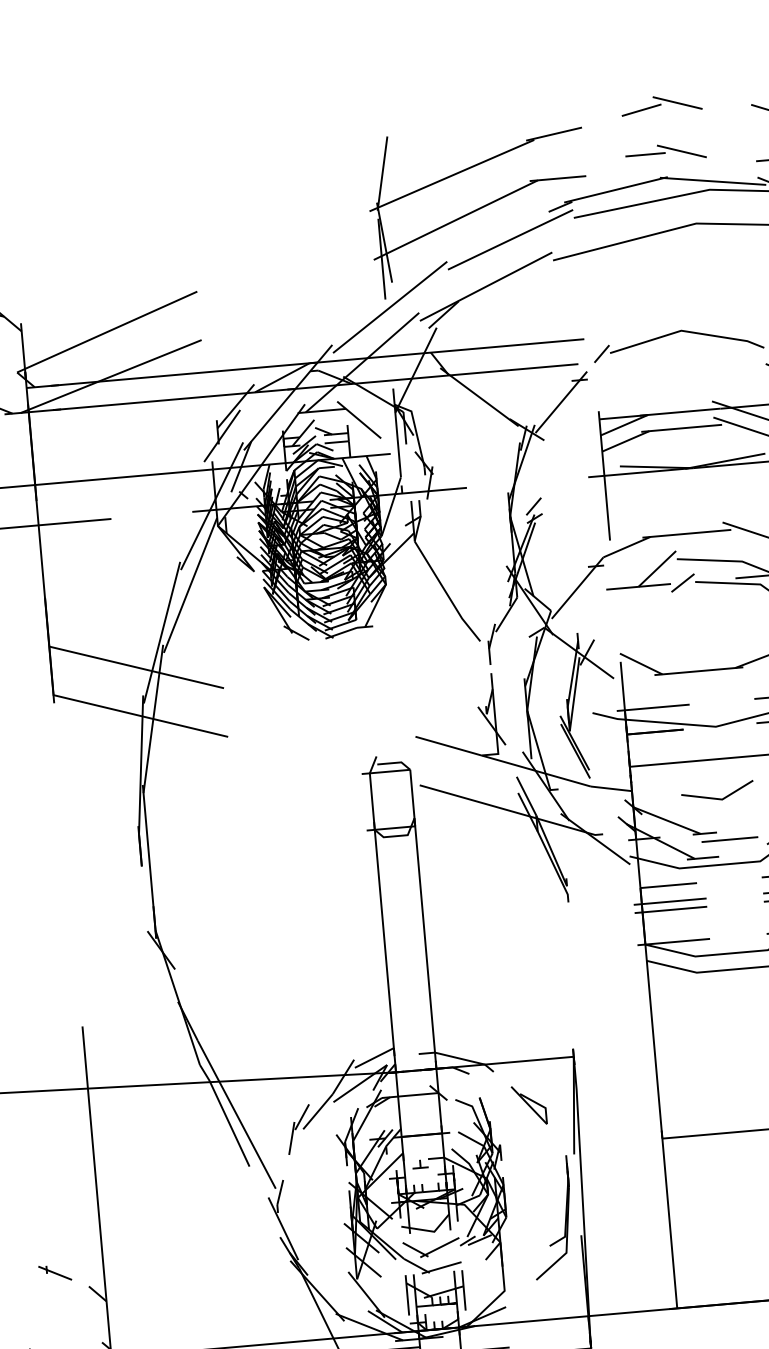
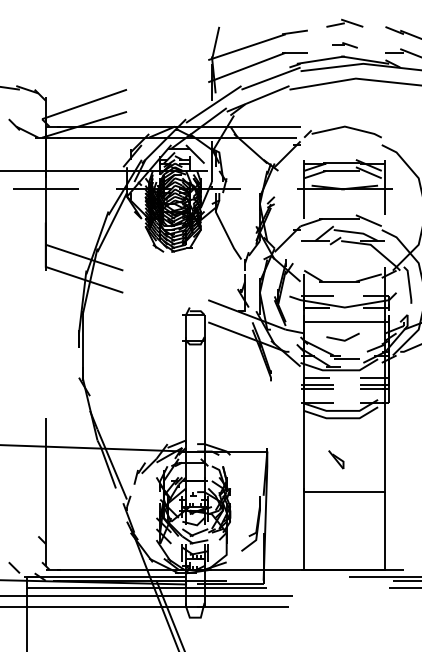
part: (665, 153) -> (344, 45), size x0.7
part: (529, 1104) -> (336, 459), moved
line: (54, 1271) -> (23, 528), removed

